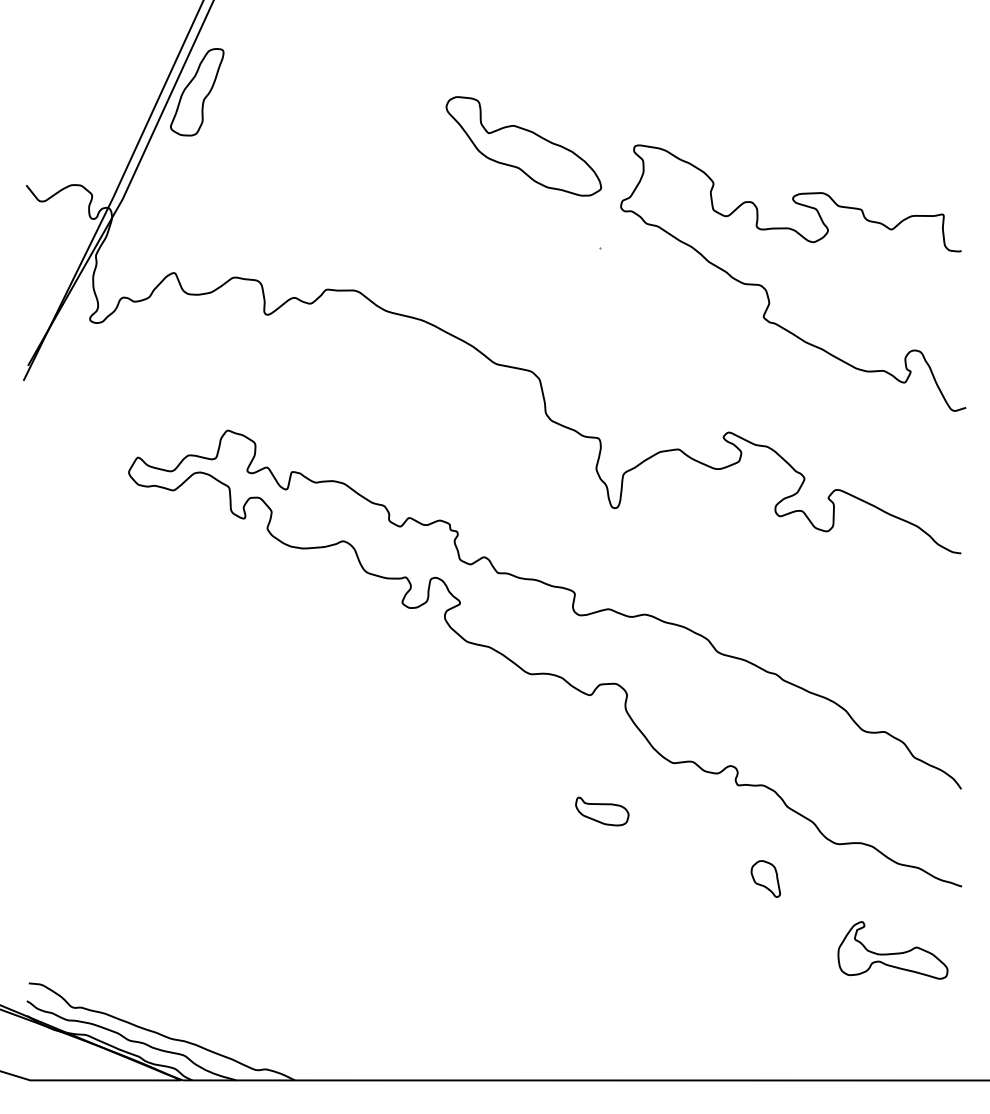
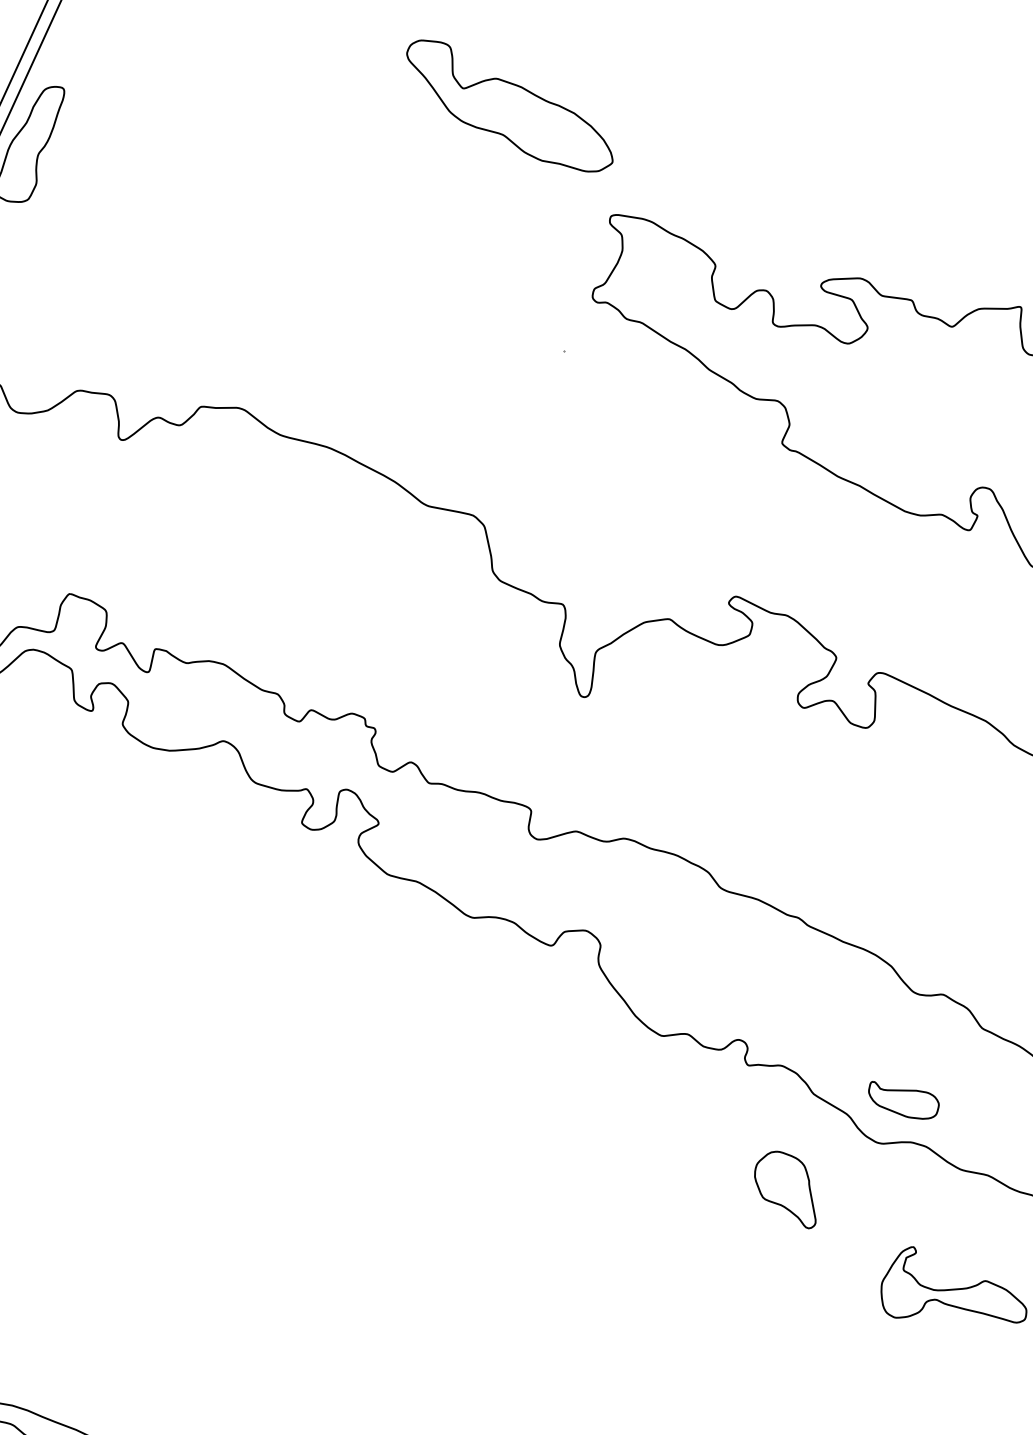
part: (523, 146) -> (509, 106), moved
part: (602, 811) -> (904, 1100), moved
part: (765, 878) -> (784, 1189), size x1.6

